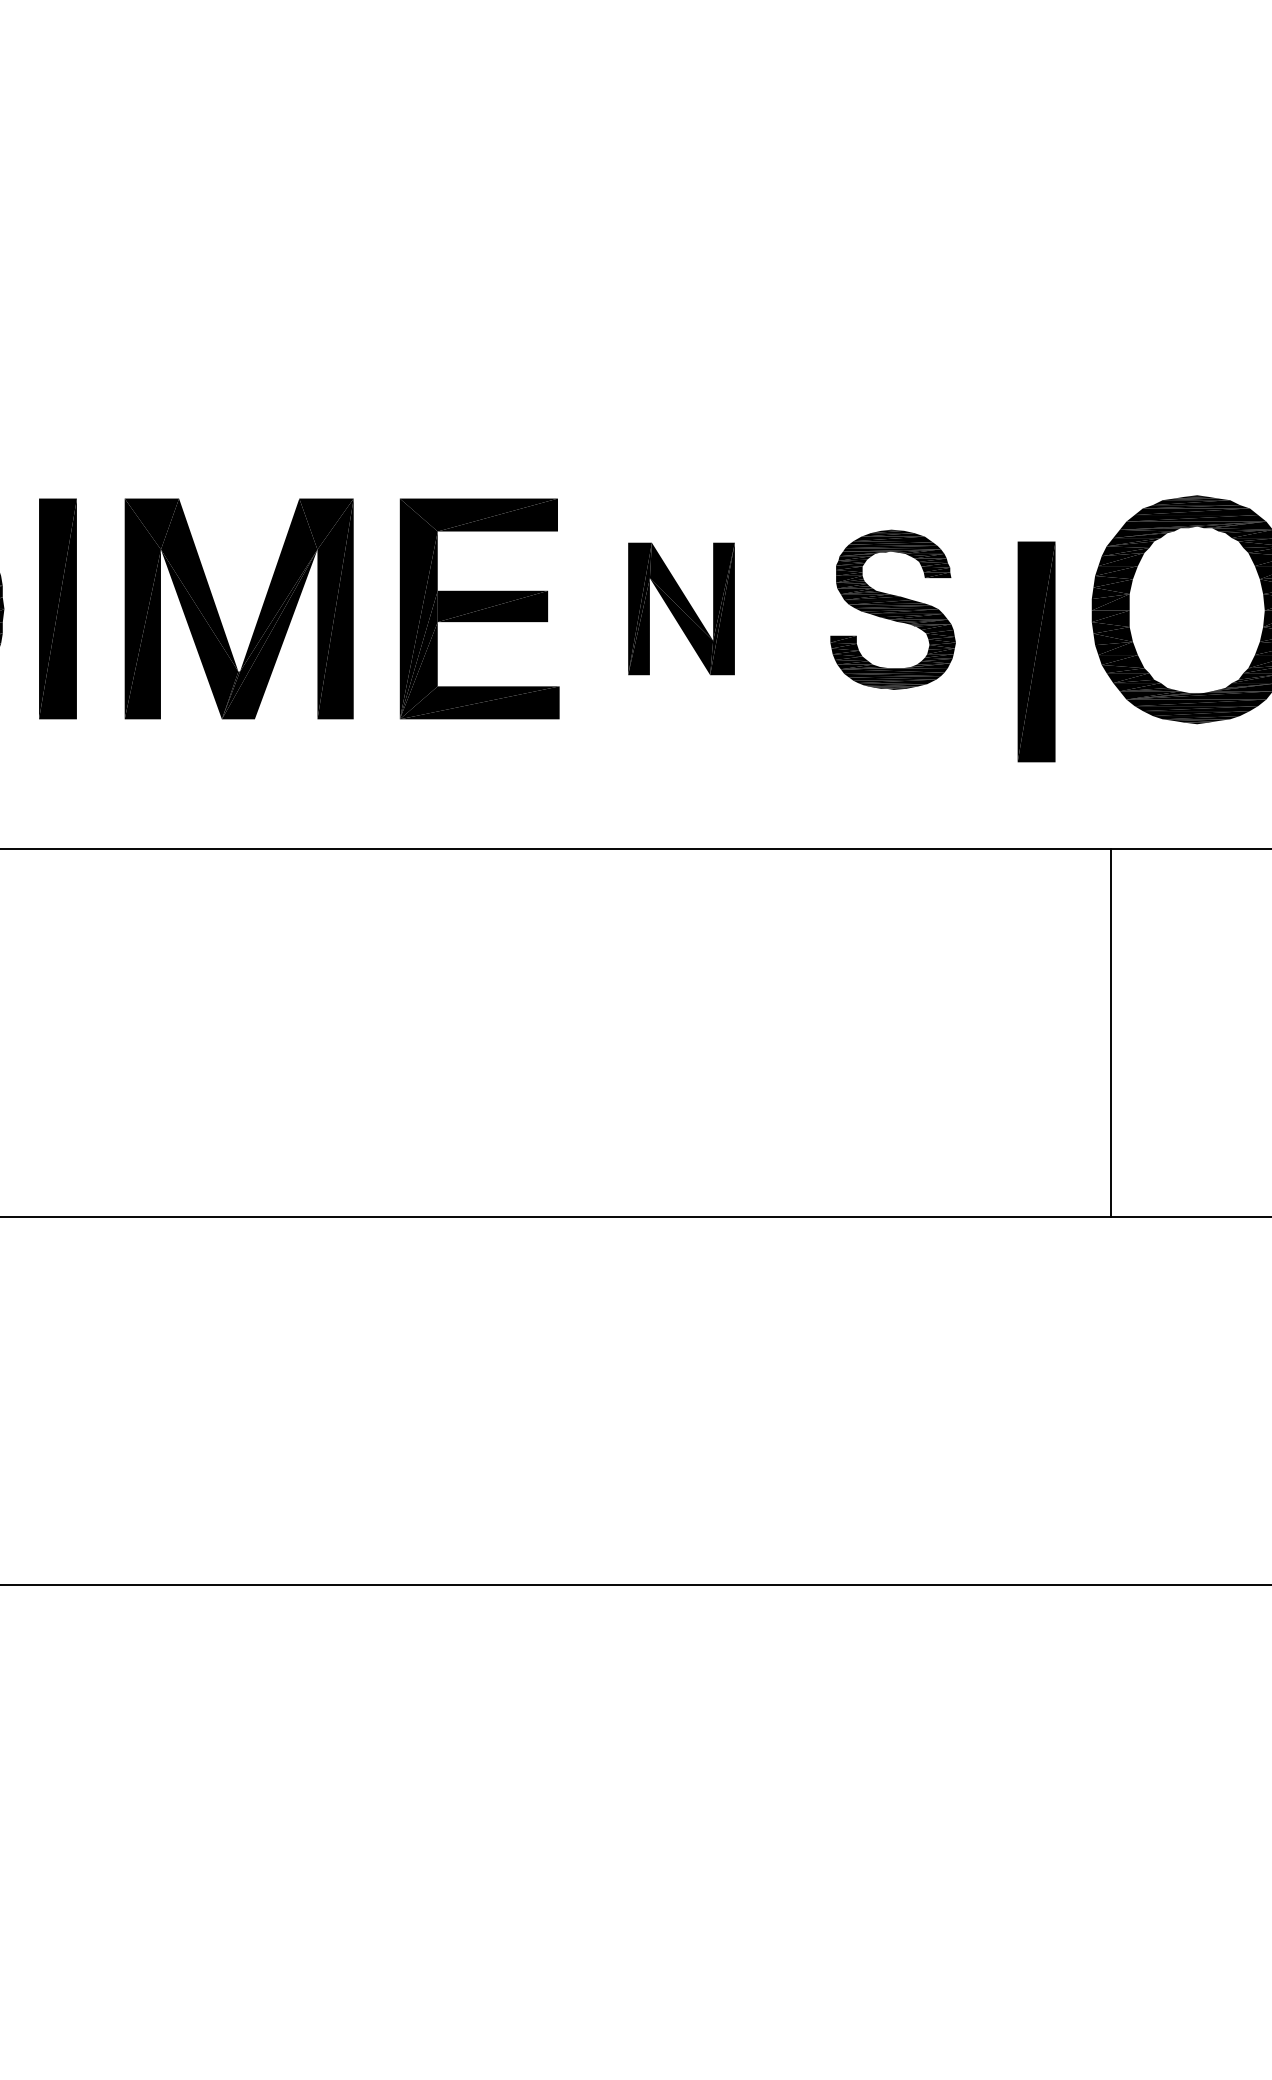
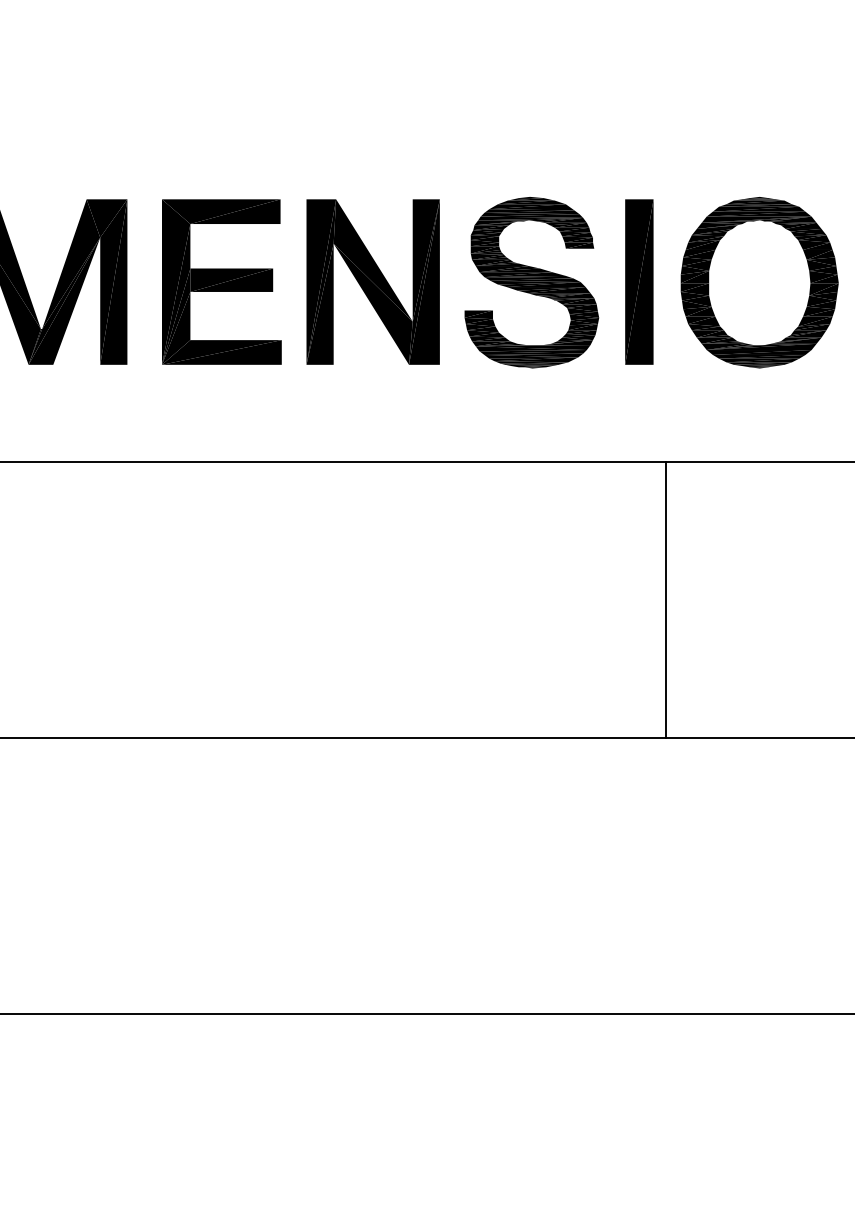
part: (681, 608) -> (373, 281), size x1.67
part: (892, 609) -> (531, 282), size x1.43
part: (1036, 651) -> (639, 281), moved
line: (1111, 1032) -> (666, 599), moved

